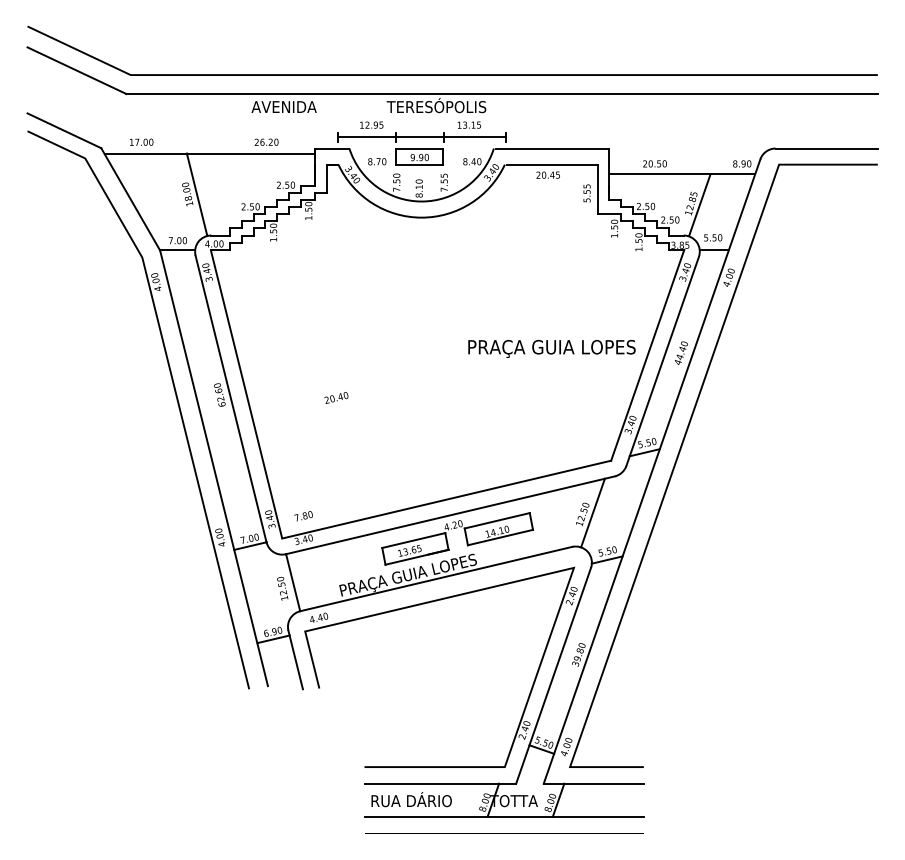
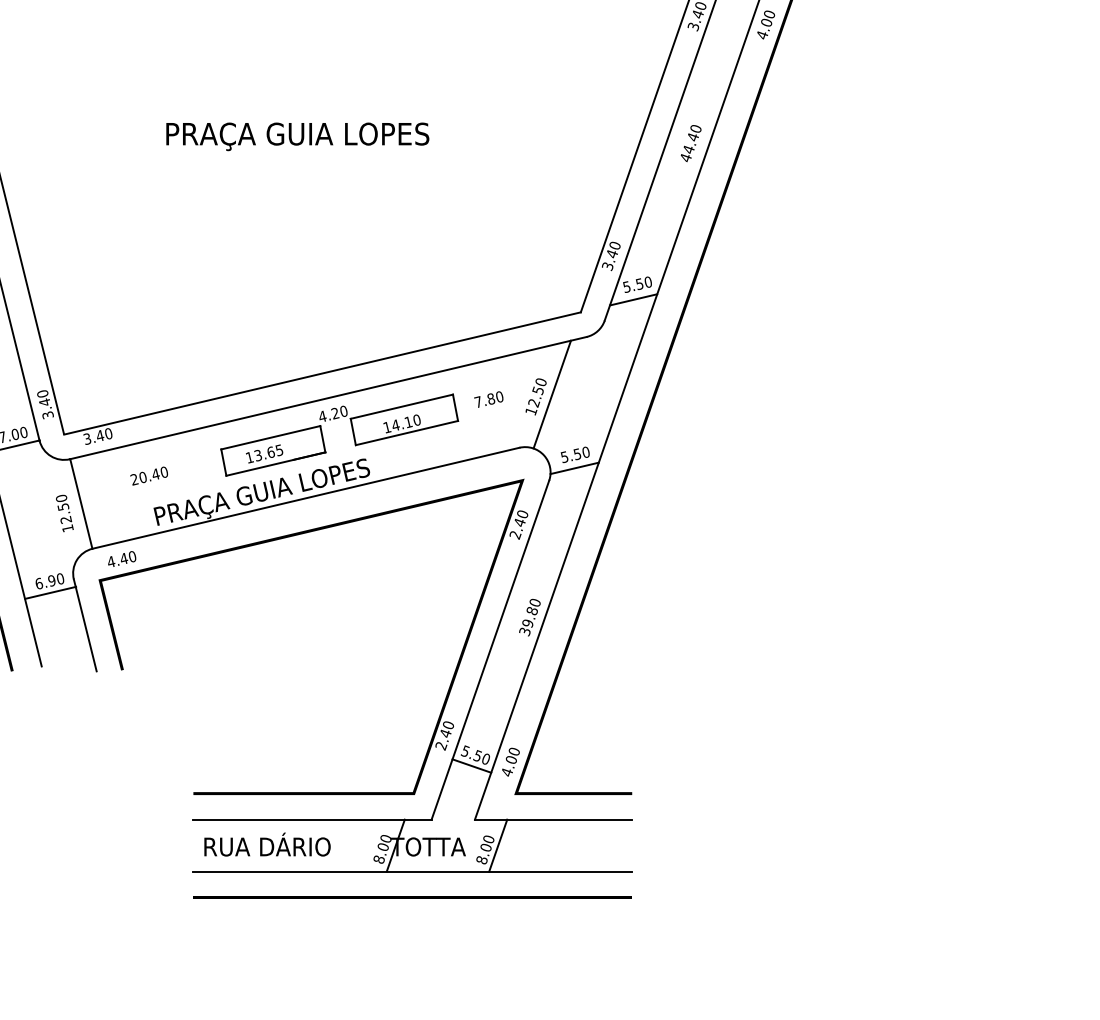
text: (551, 348) -> (297, 136), moved
text: (336, 397) -> (149, 475), moved
text: (303, 516) -> (488, 399), moved

